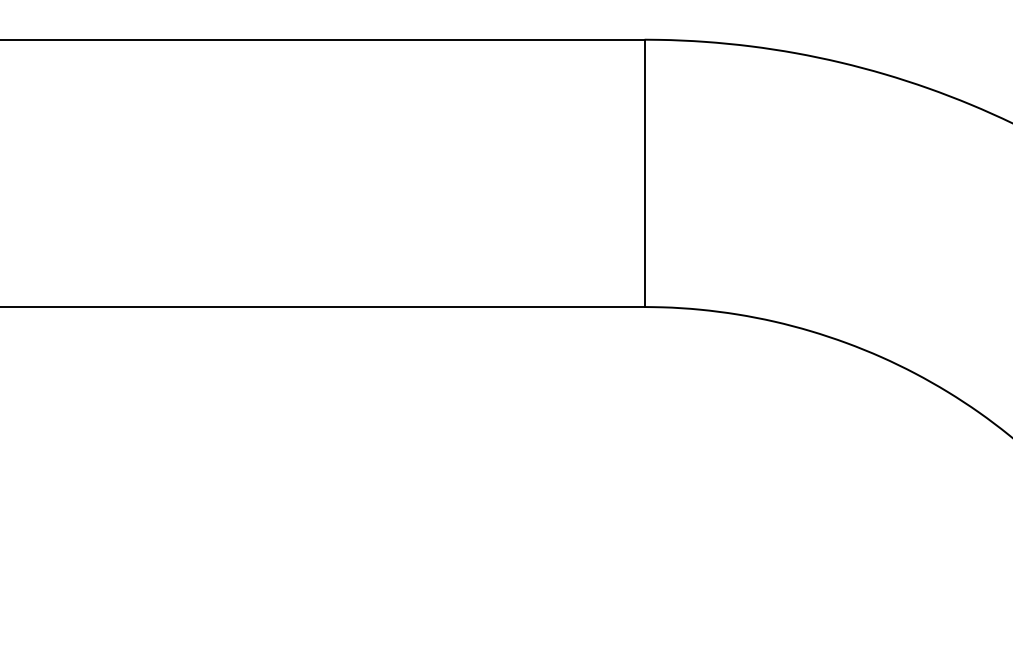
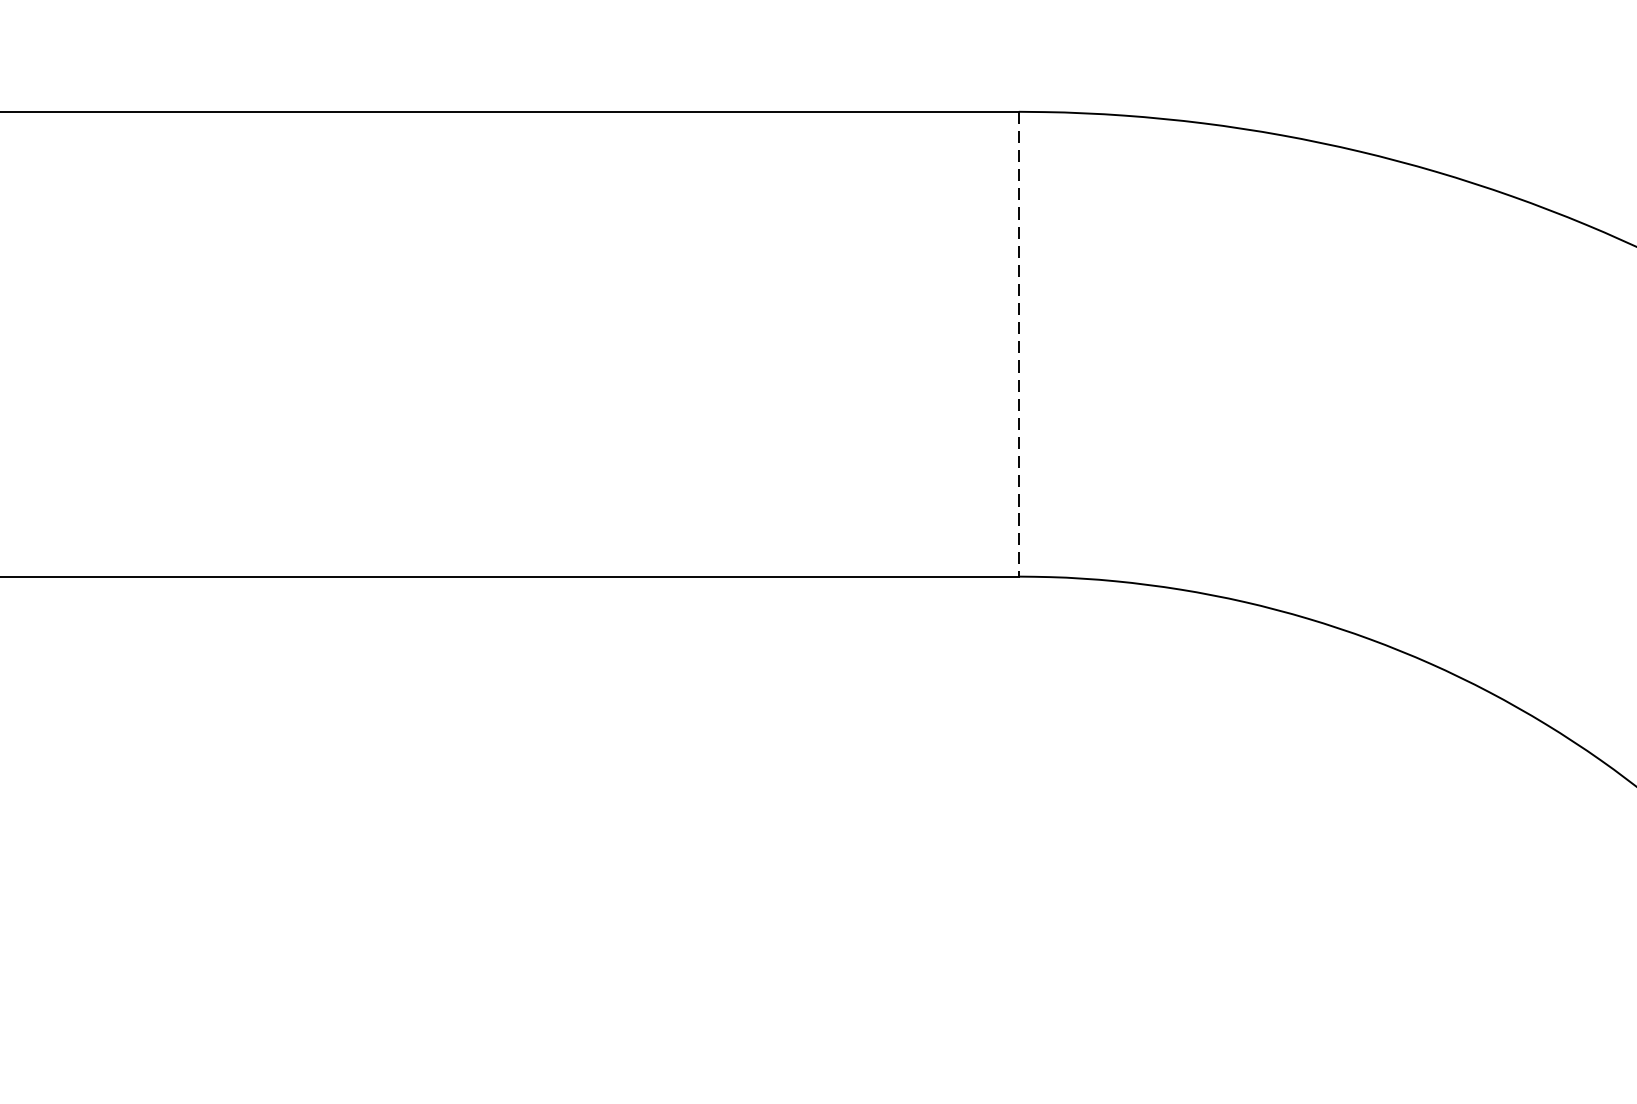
line: (644, 173) -> (1018, 344), solid -> dashed

